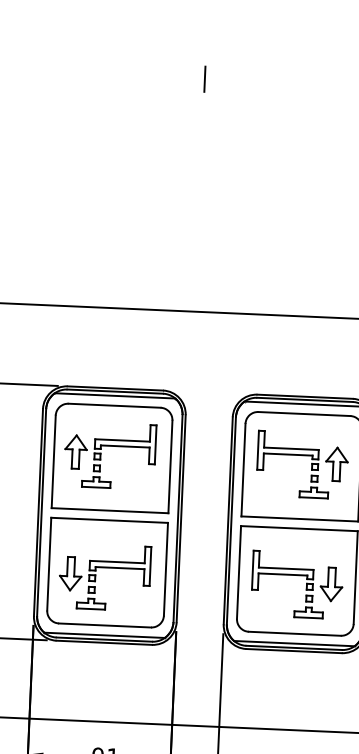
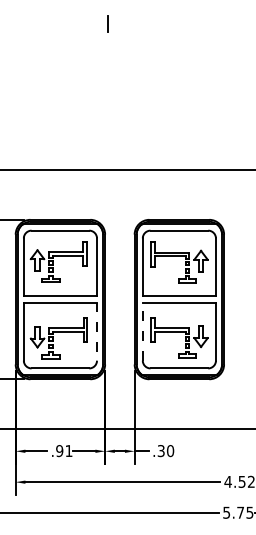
line: (166, 570) -> (97, 332), solid -> dashed
line: (238, 572) -> (142, 331), solid -> dashed

